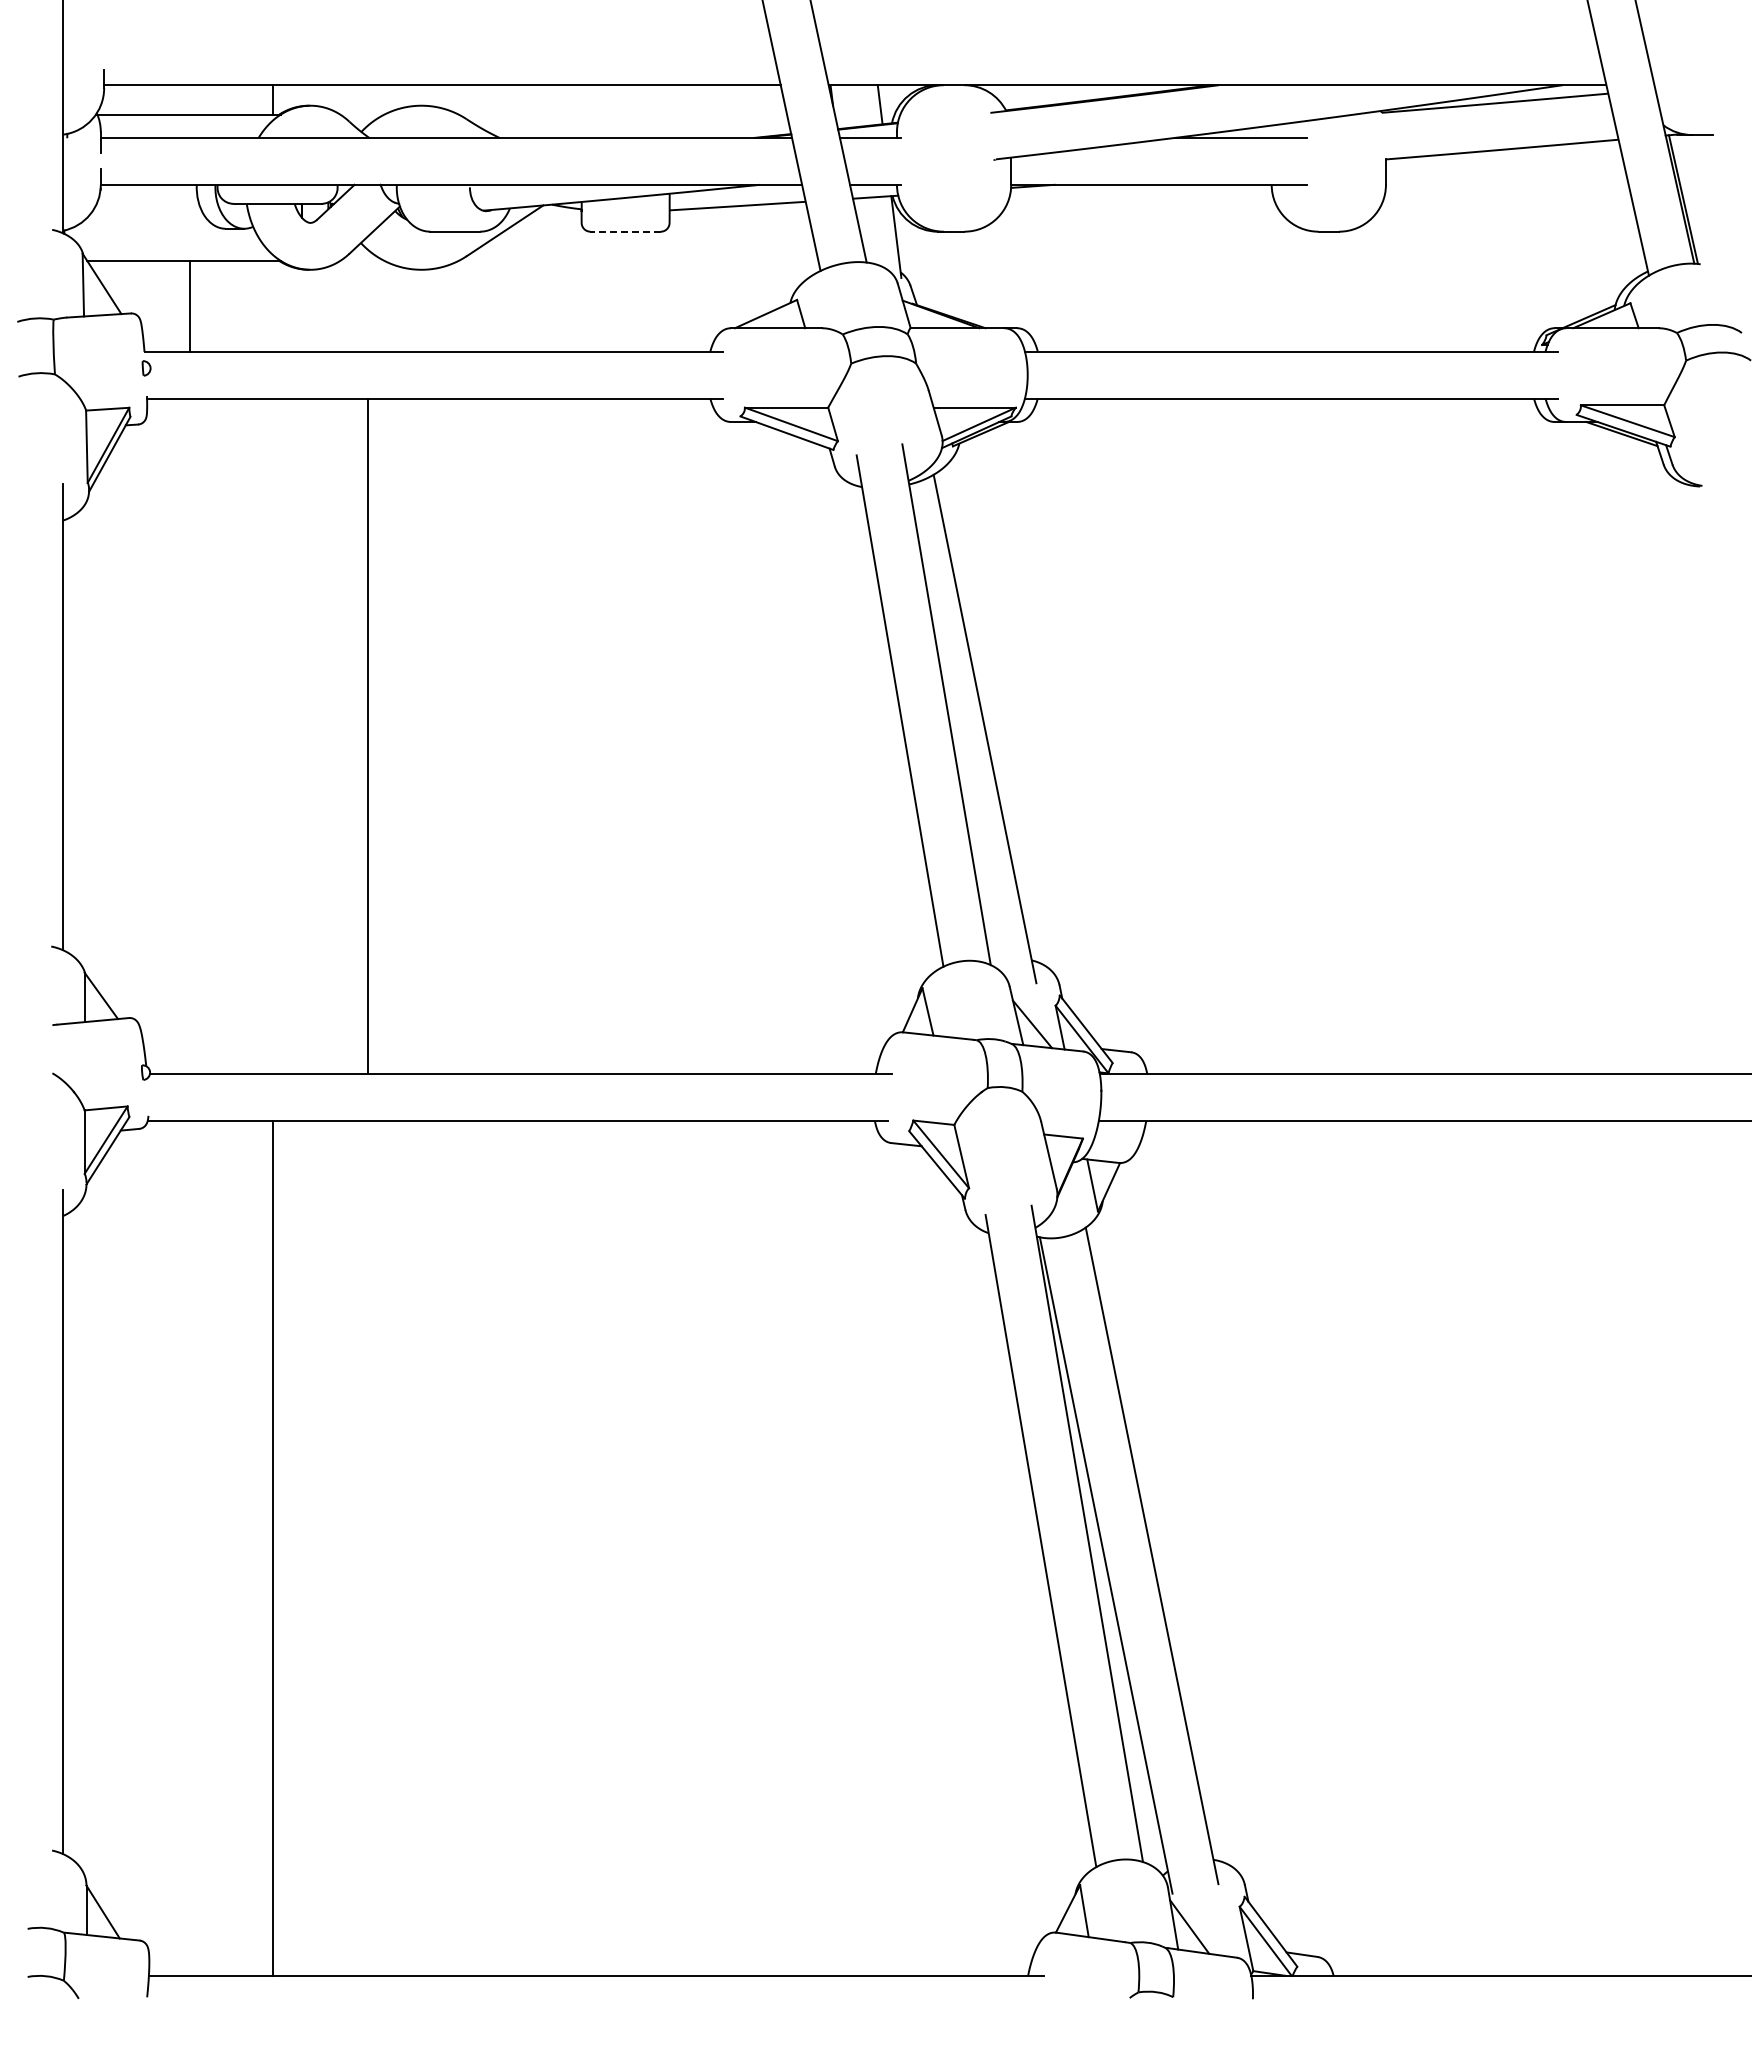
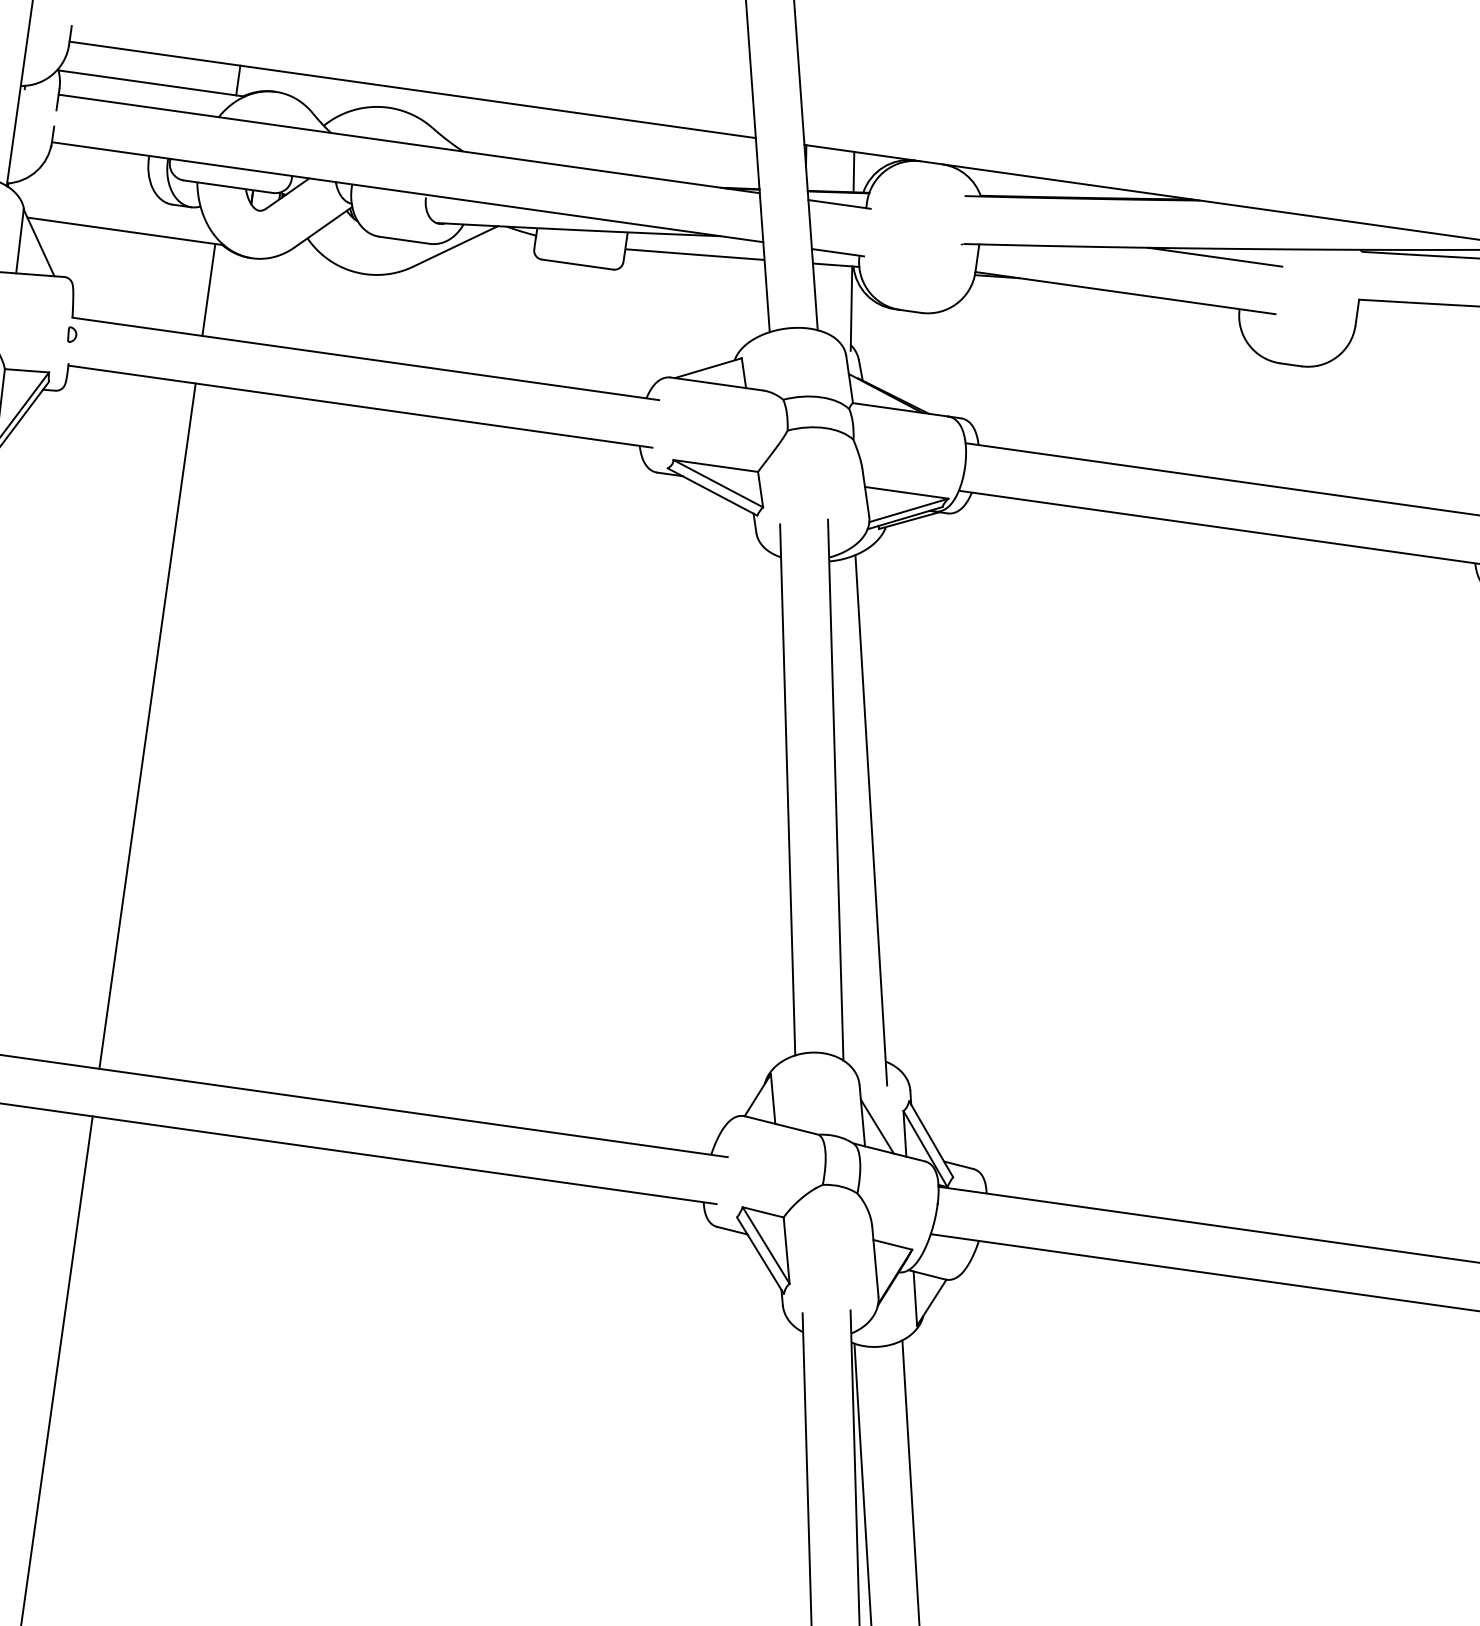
line: (625, 231) -> (577, 264), dashed -> solid
line: (189, 306) -> (208, 290), moved
line: (367, 736) -> (147, 726), moved

